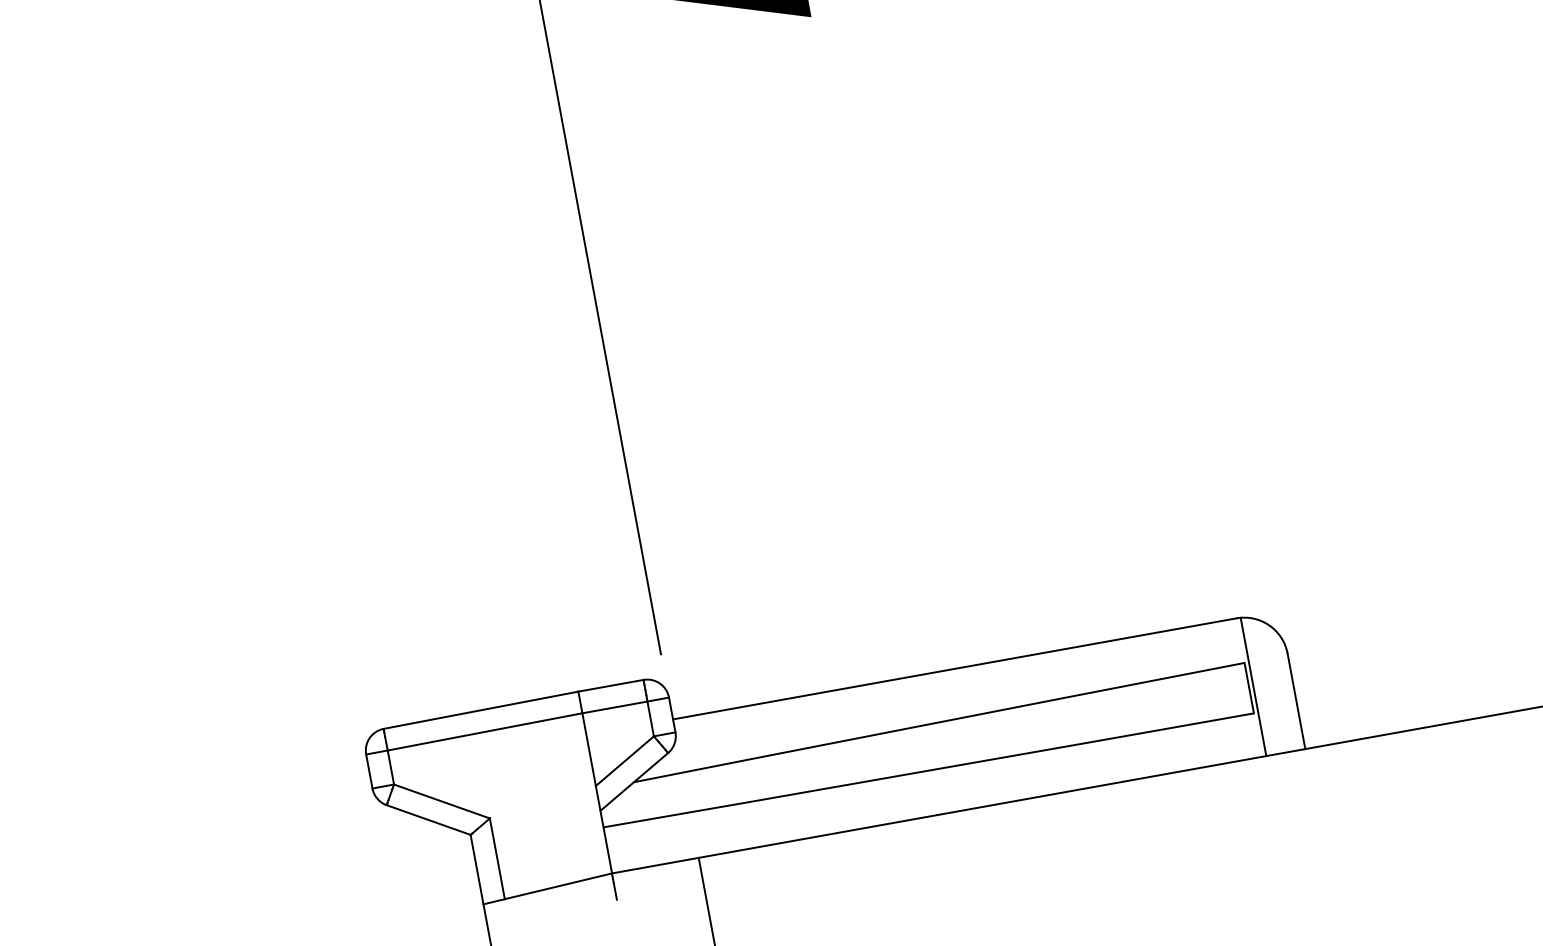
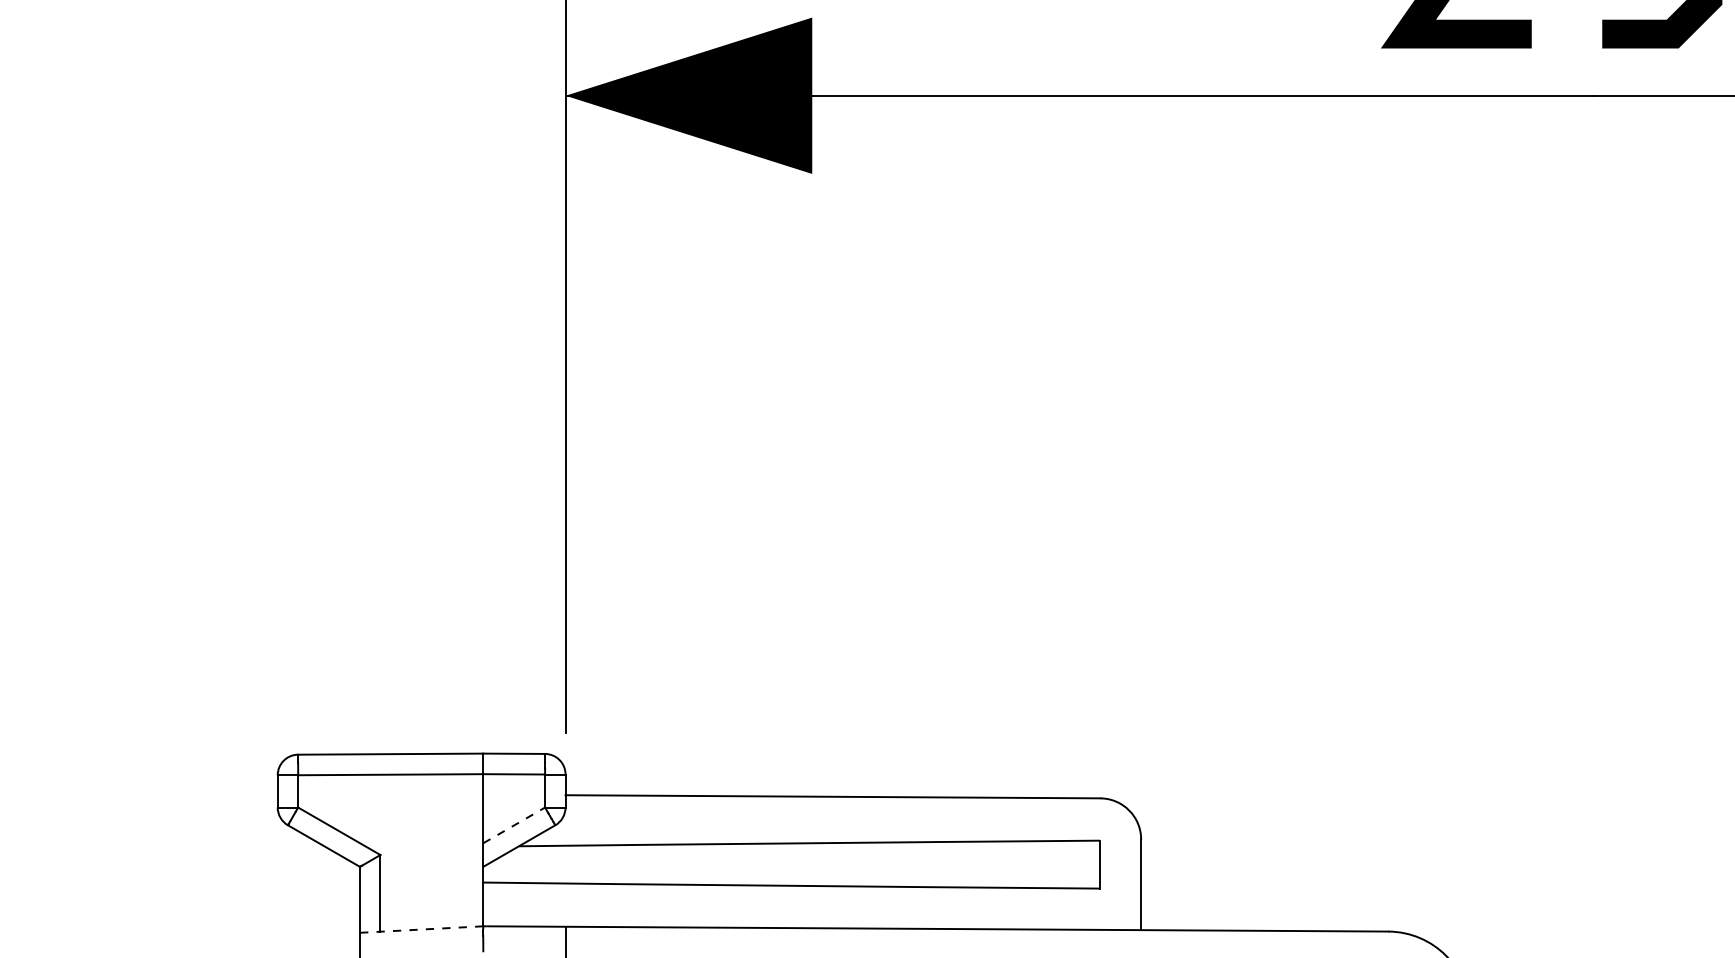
line: (1253, 686) -> (1104, 863), removed
line: (625, 761) -> (514, 825), solid -> dashed
line: (547, 888) -> (421, 929), solid -> dashed

